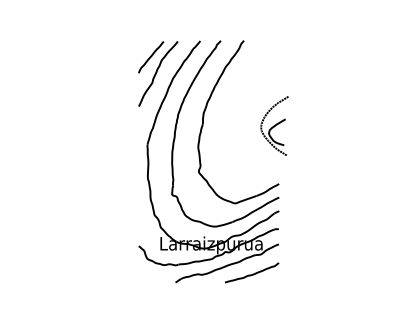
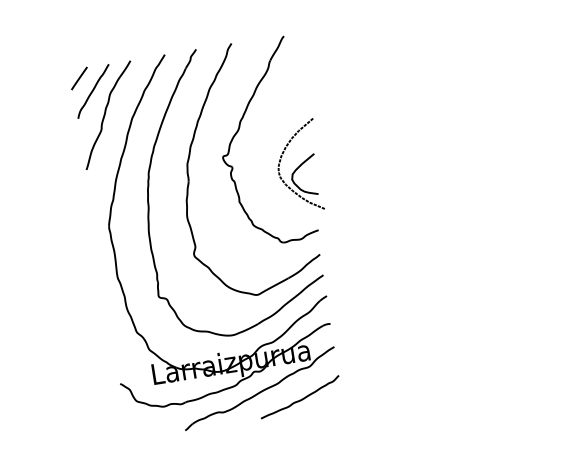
line: (143, 47) -> (79, 78), added
part: (240, 97) -> (239, 131), added

